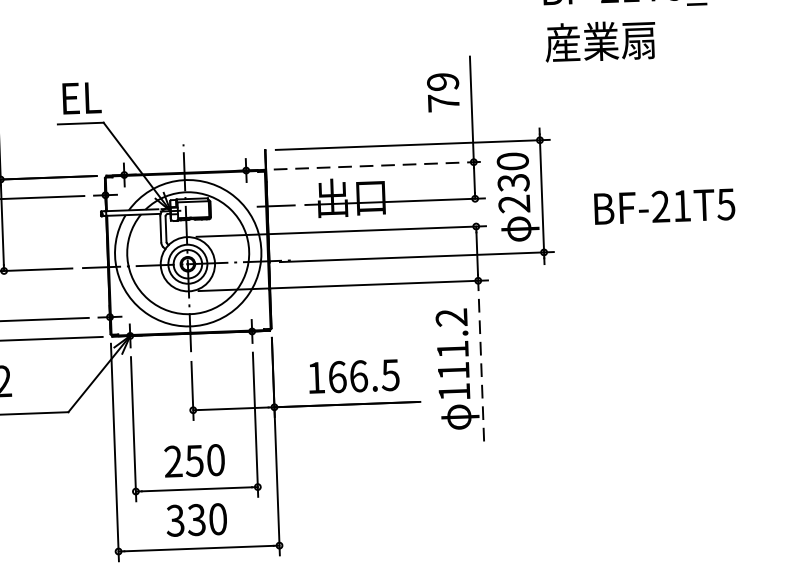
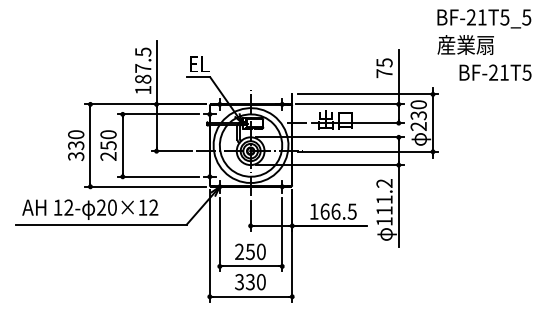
text: (442, 81) -> (384, 62), 79 -> 75
line: (379, 165) -> (350, 104), dashed -> solid
text: (664, 206) -> (495, 72), moved
line: (480, 359) -> (398, 205), dashed -> solid

